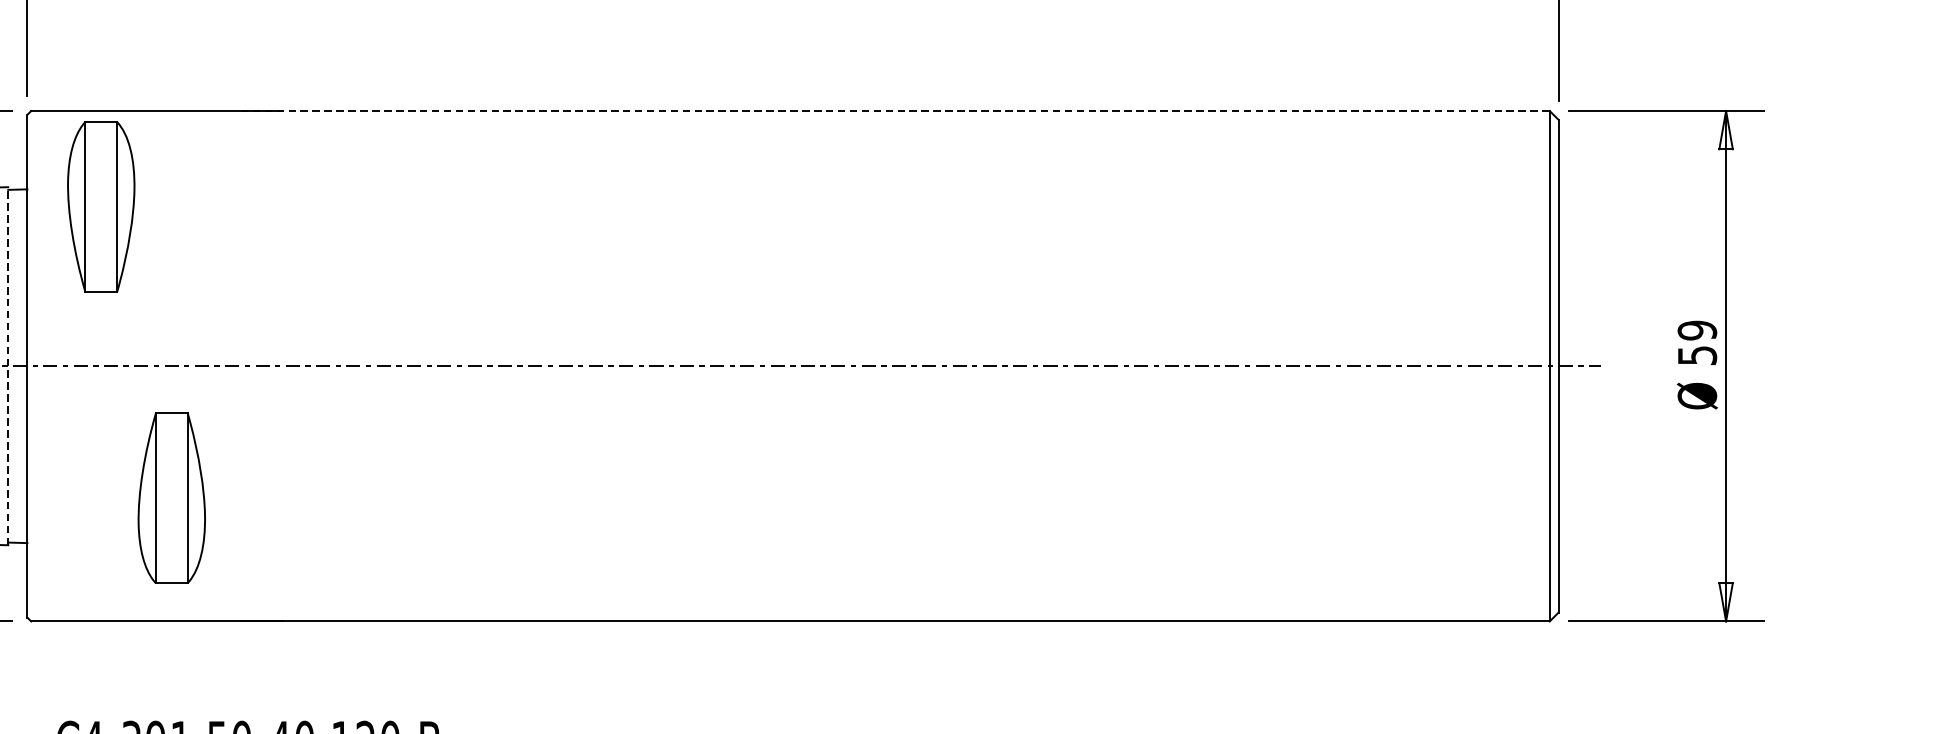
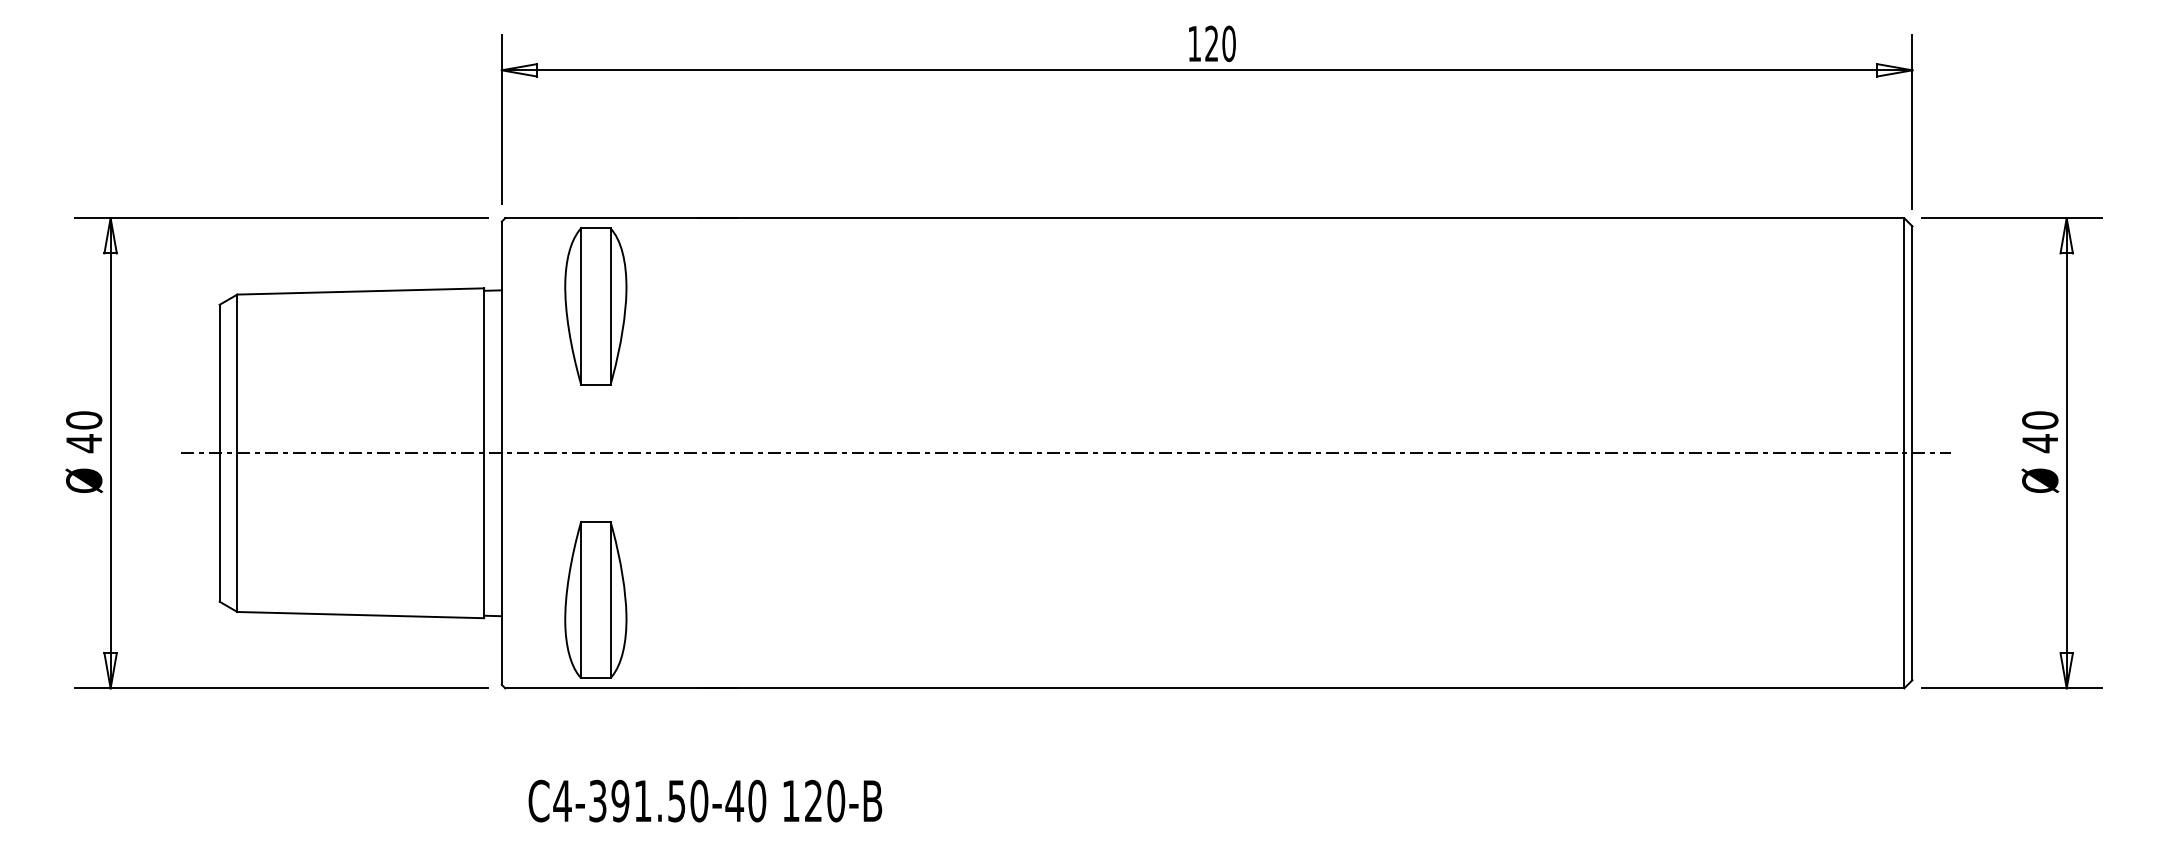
line: (895, 111) -> (1301, 218), dashed -> solid
part: (100, 206) -> (595, 306), moved
text: (1697, 343) -> (2040, 432), 59 -> 40
line: (8, 366) -> (484, 453), dashed -> solid
part: (171, 497) -> (595, 599), moved

